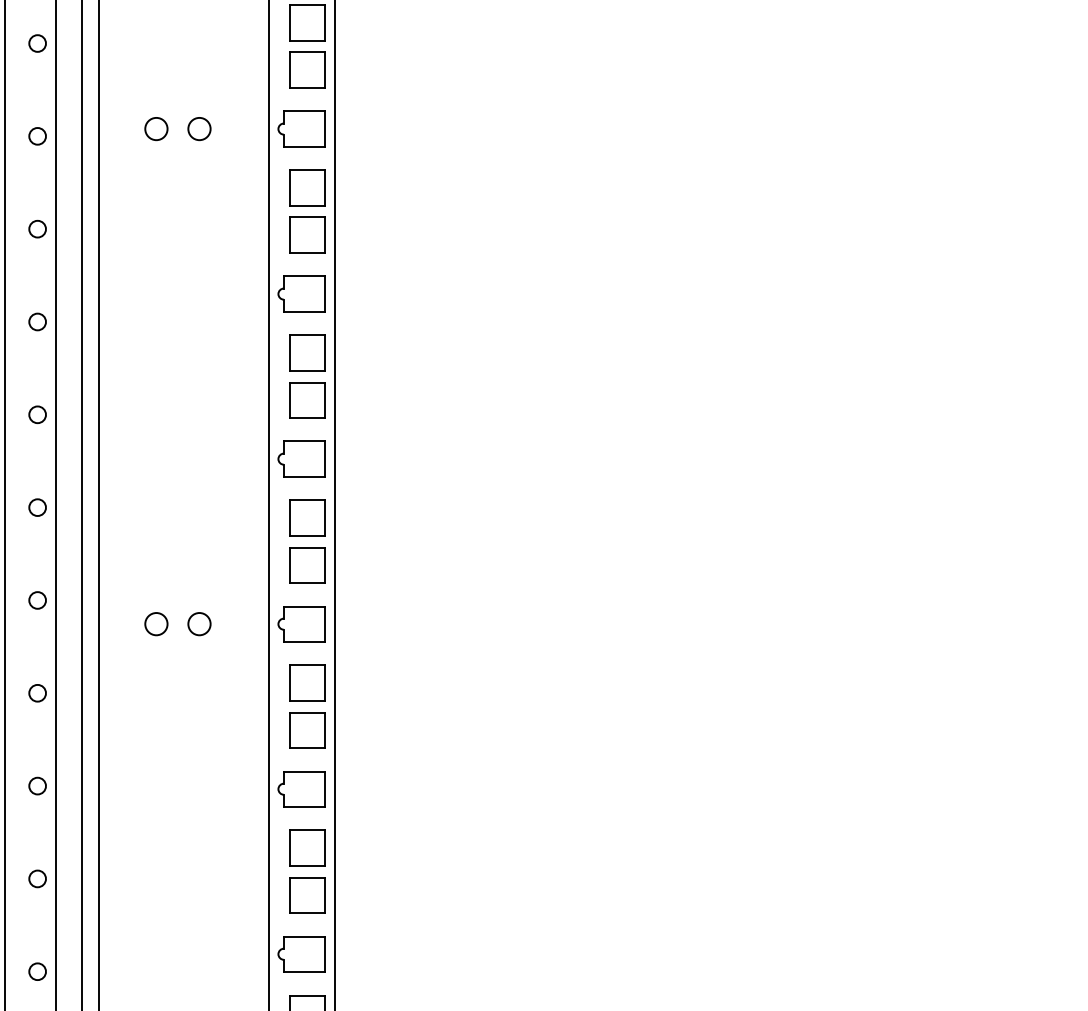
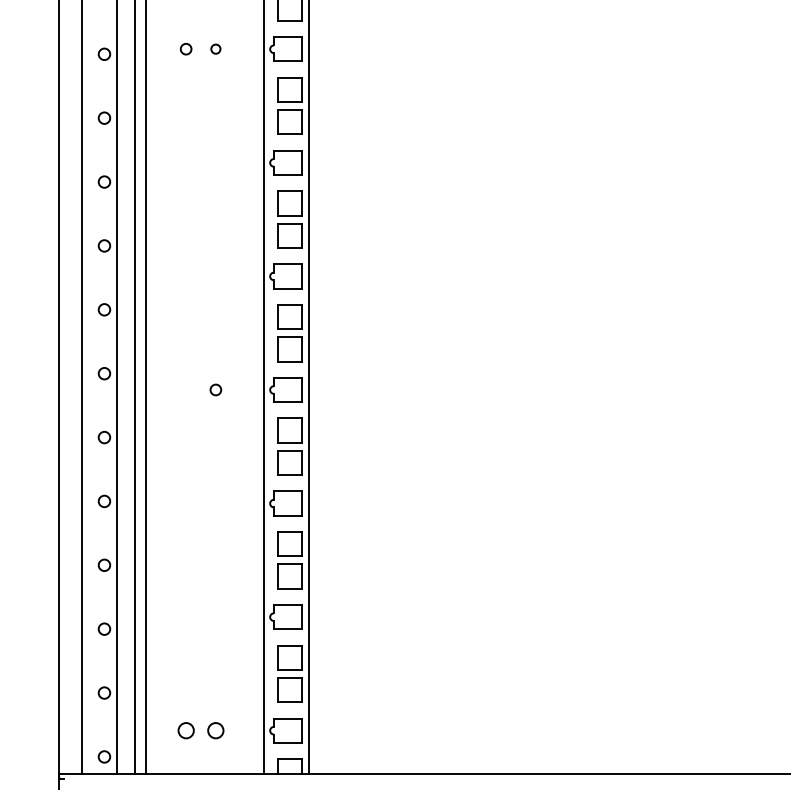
circle: (155, 127) -> (185, 48), size x0.7
circle: (198, 127) -> (215, 48), size x0.6
circle: (155, 623) -> (185, 389), removed
circle: (198, 623) -> (215, 389), size x0.7

